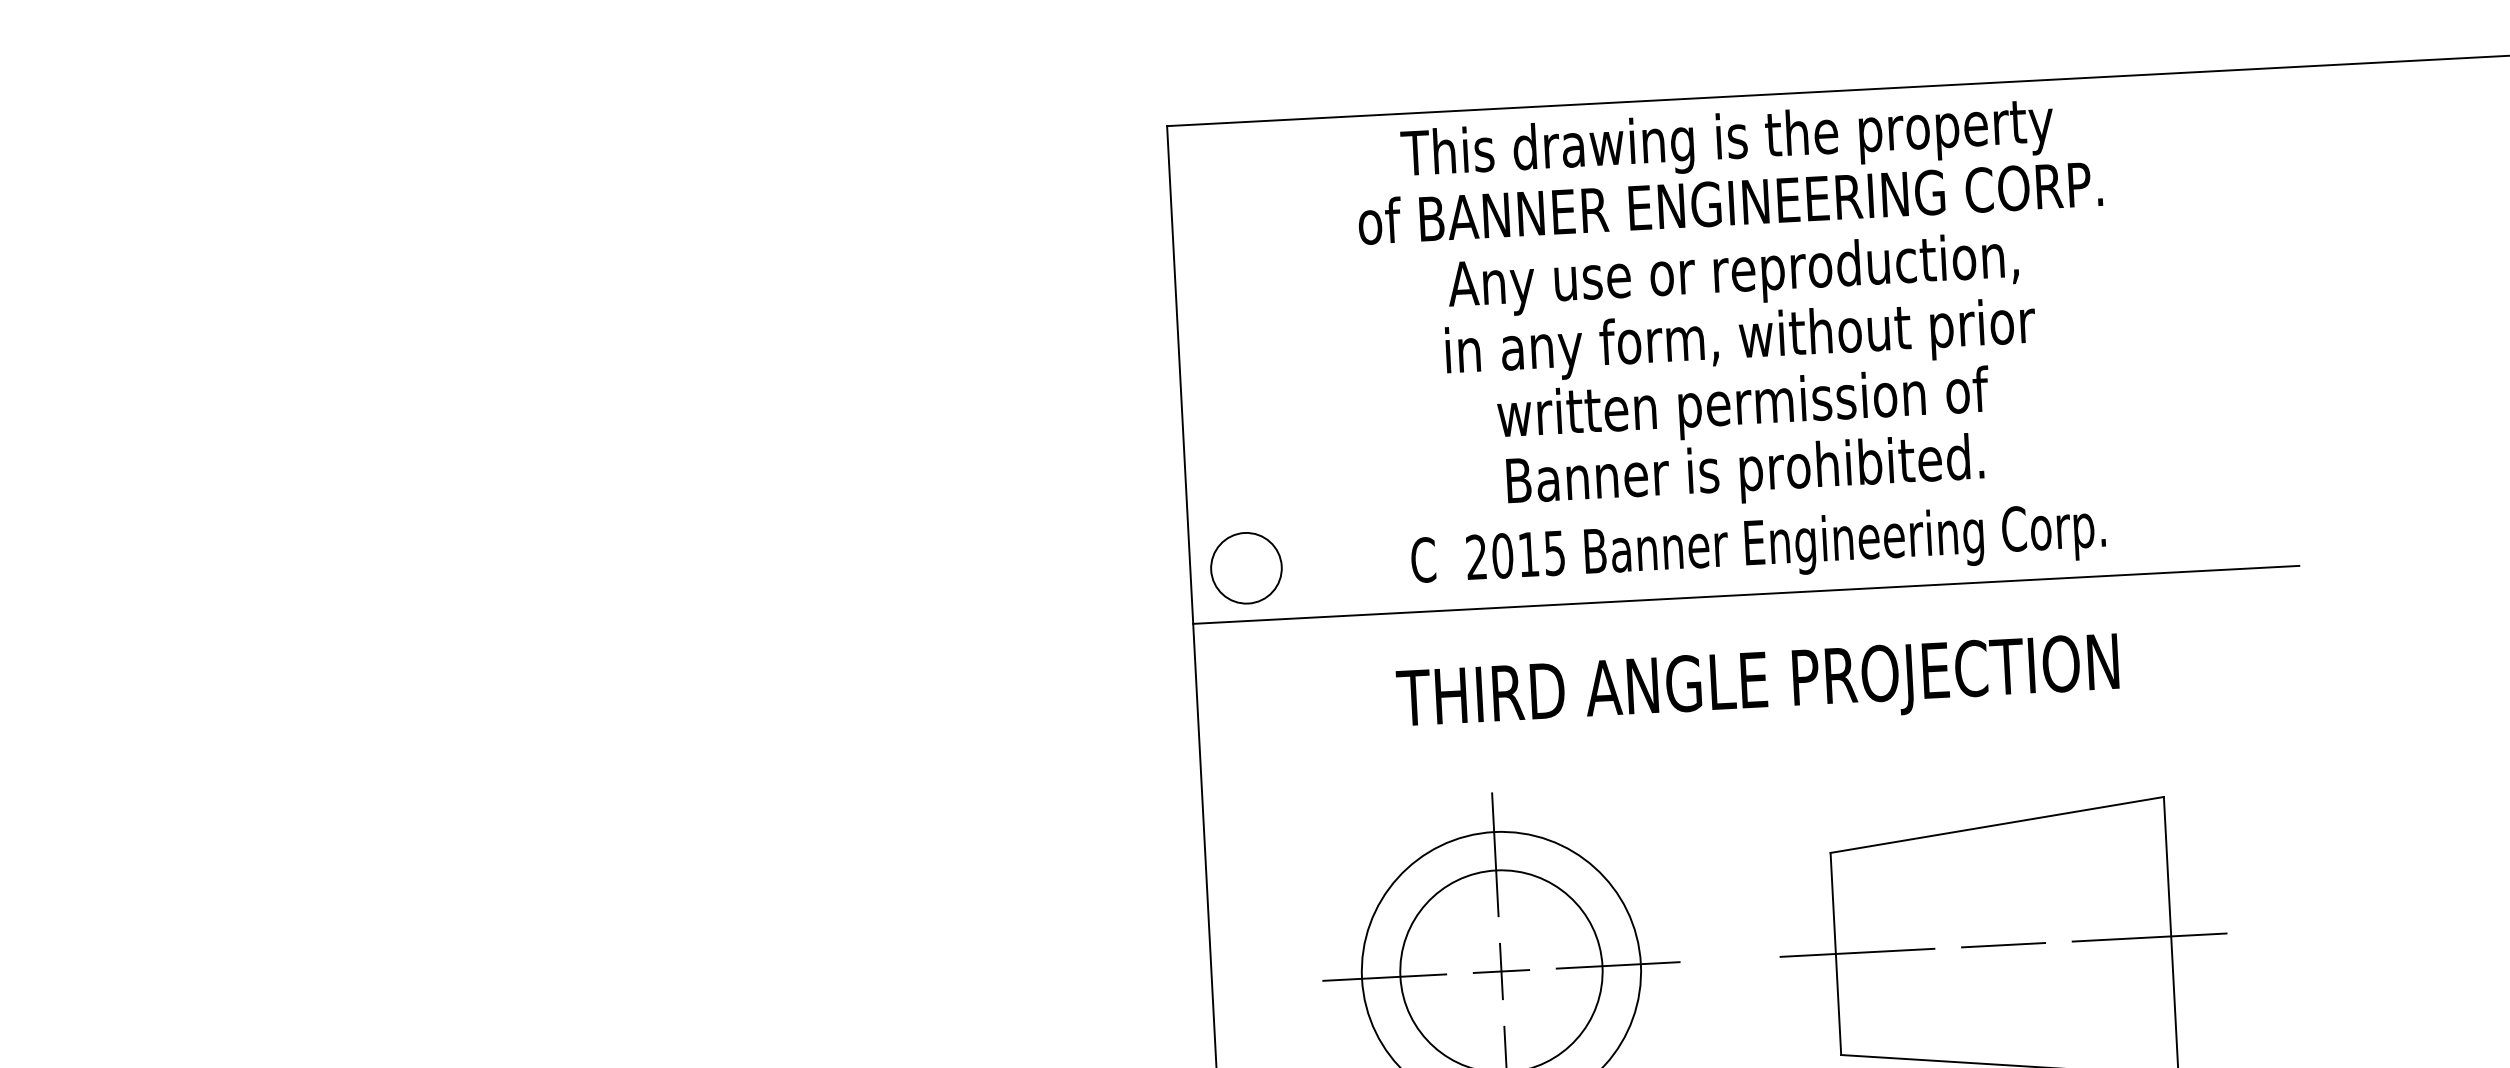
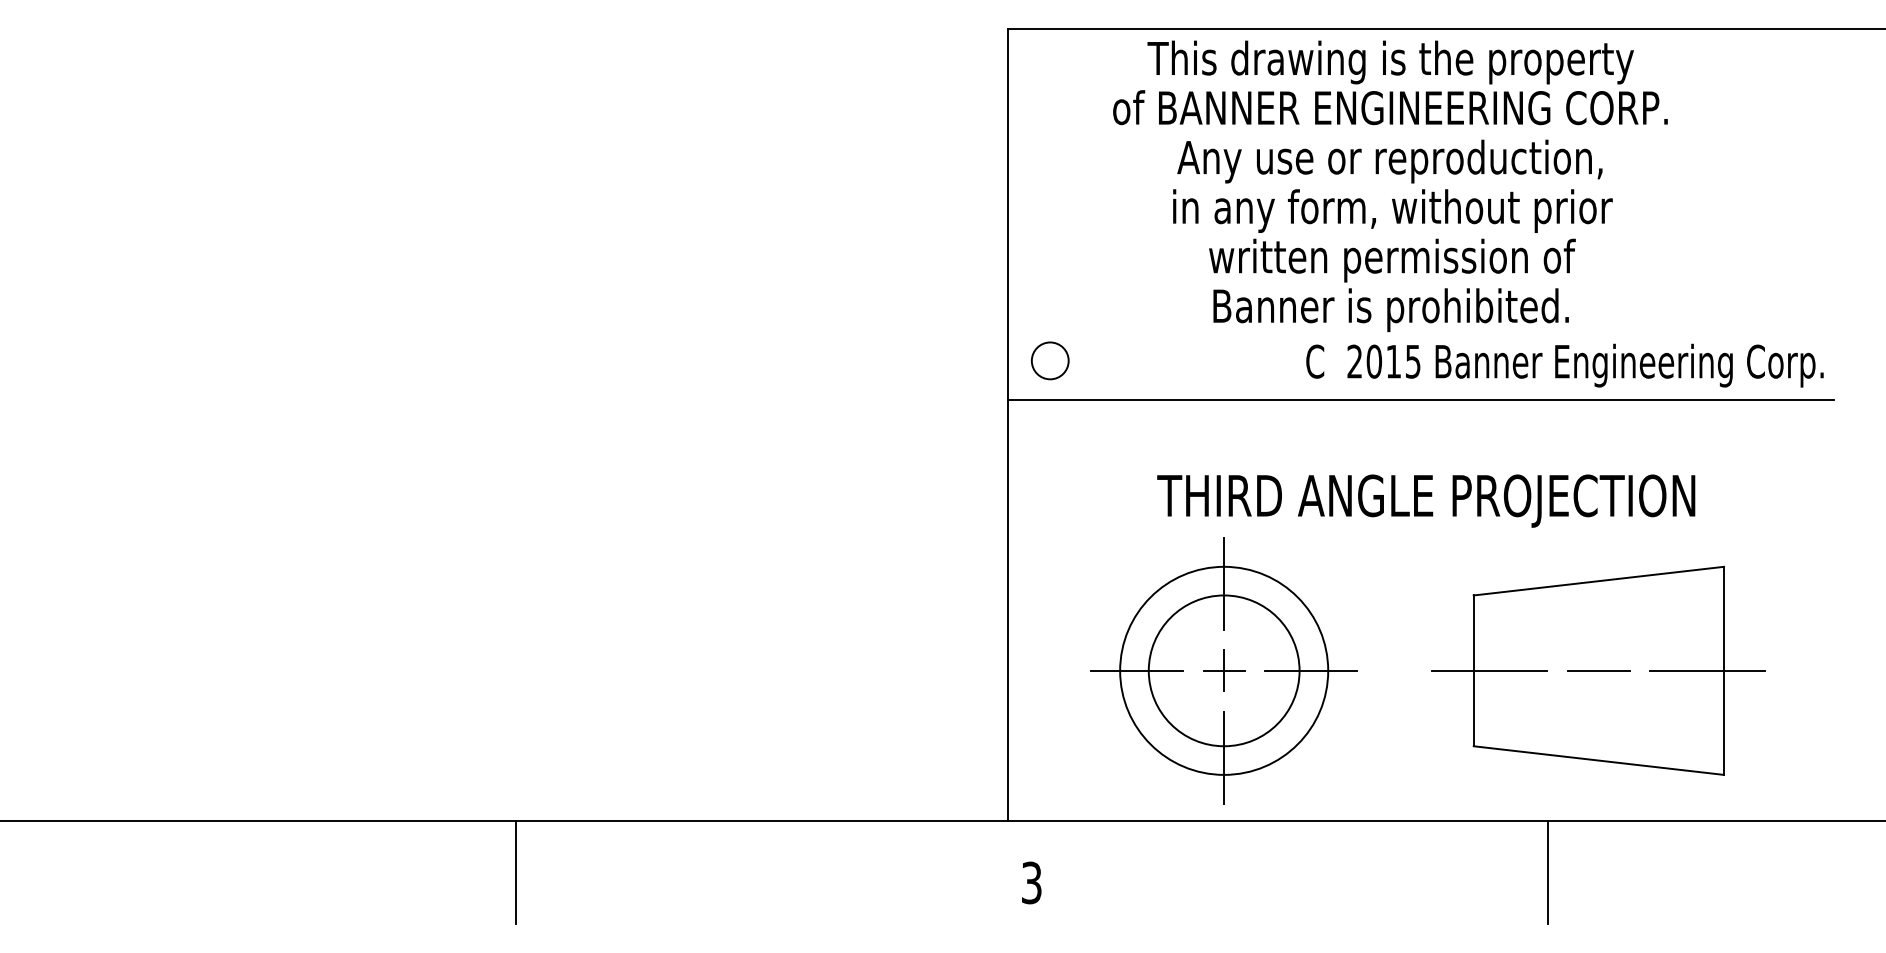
text: (1735, 308) -> (1390, 186), moved
text: (1757, 547) -> (1564, 365), moved
circle: (1246, 567) -> (1050, 360), size x0.7
text: (1758, 686) -> (1426, 500), moved

